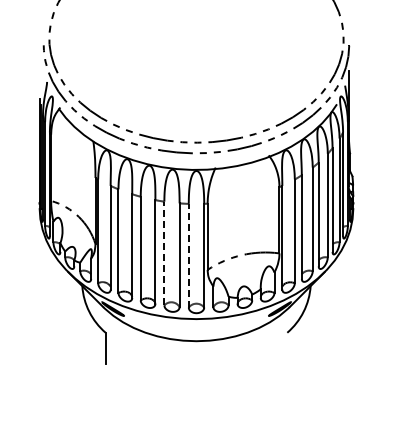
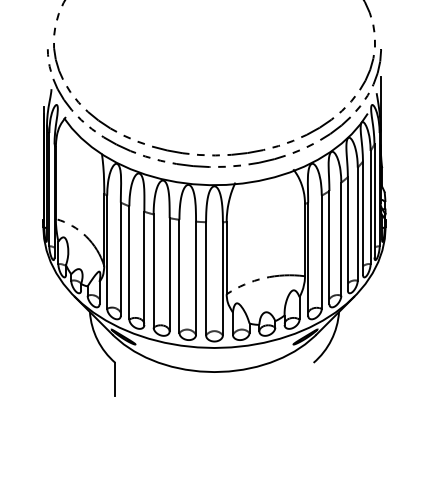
line: (164, 253) -> (179, 276), dashed -> solid
line: (188, 255) -> (205, 278), dashed -> solid

